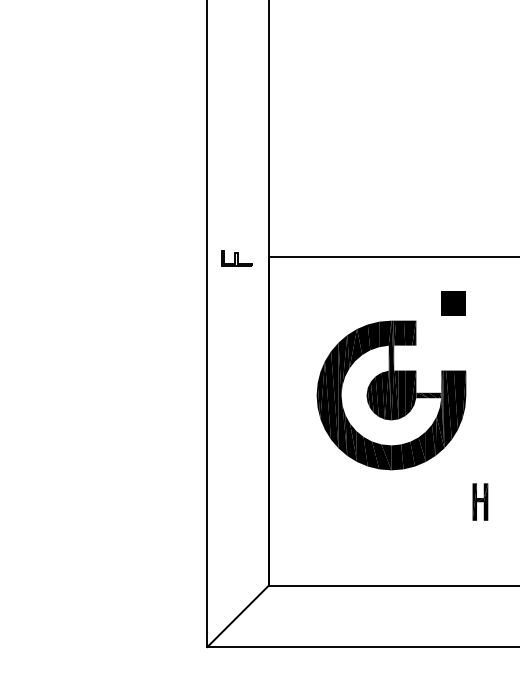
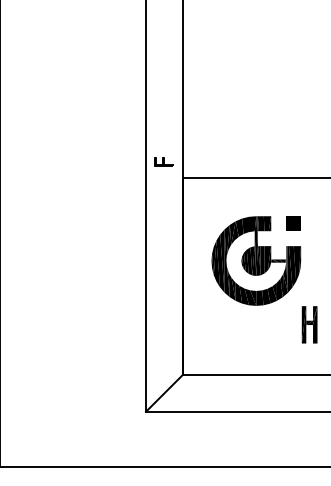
part: (236, 257) -> (163, 161), moved
part: (453, 302) -> (293, 223), moved
part: (480, 501) -> (309, 324), size x1.67

